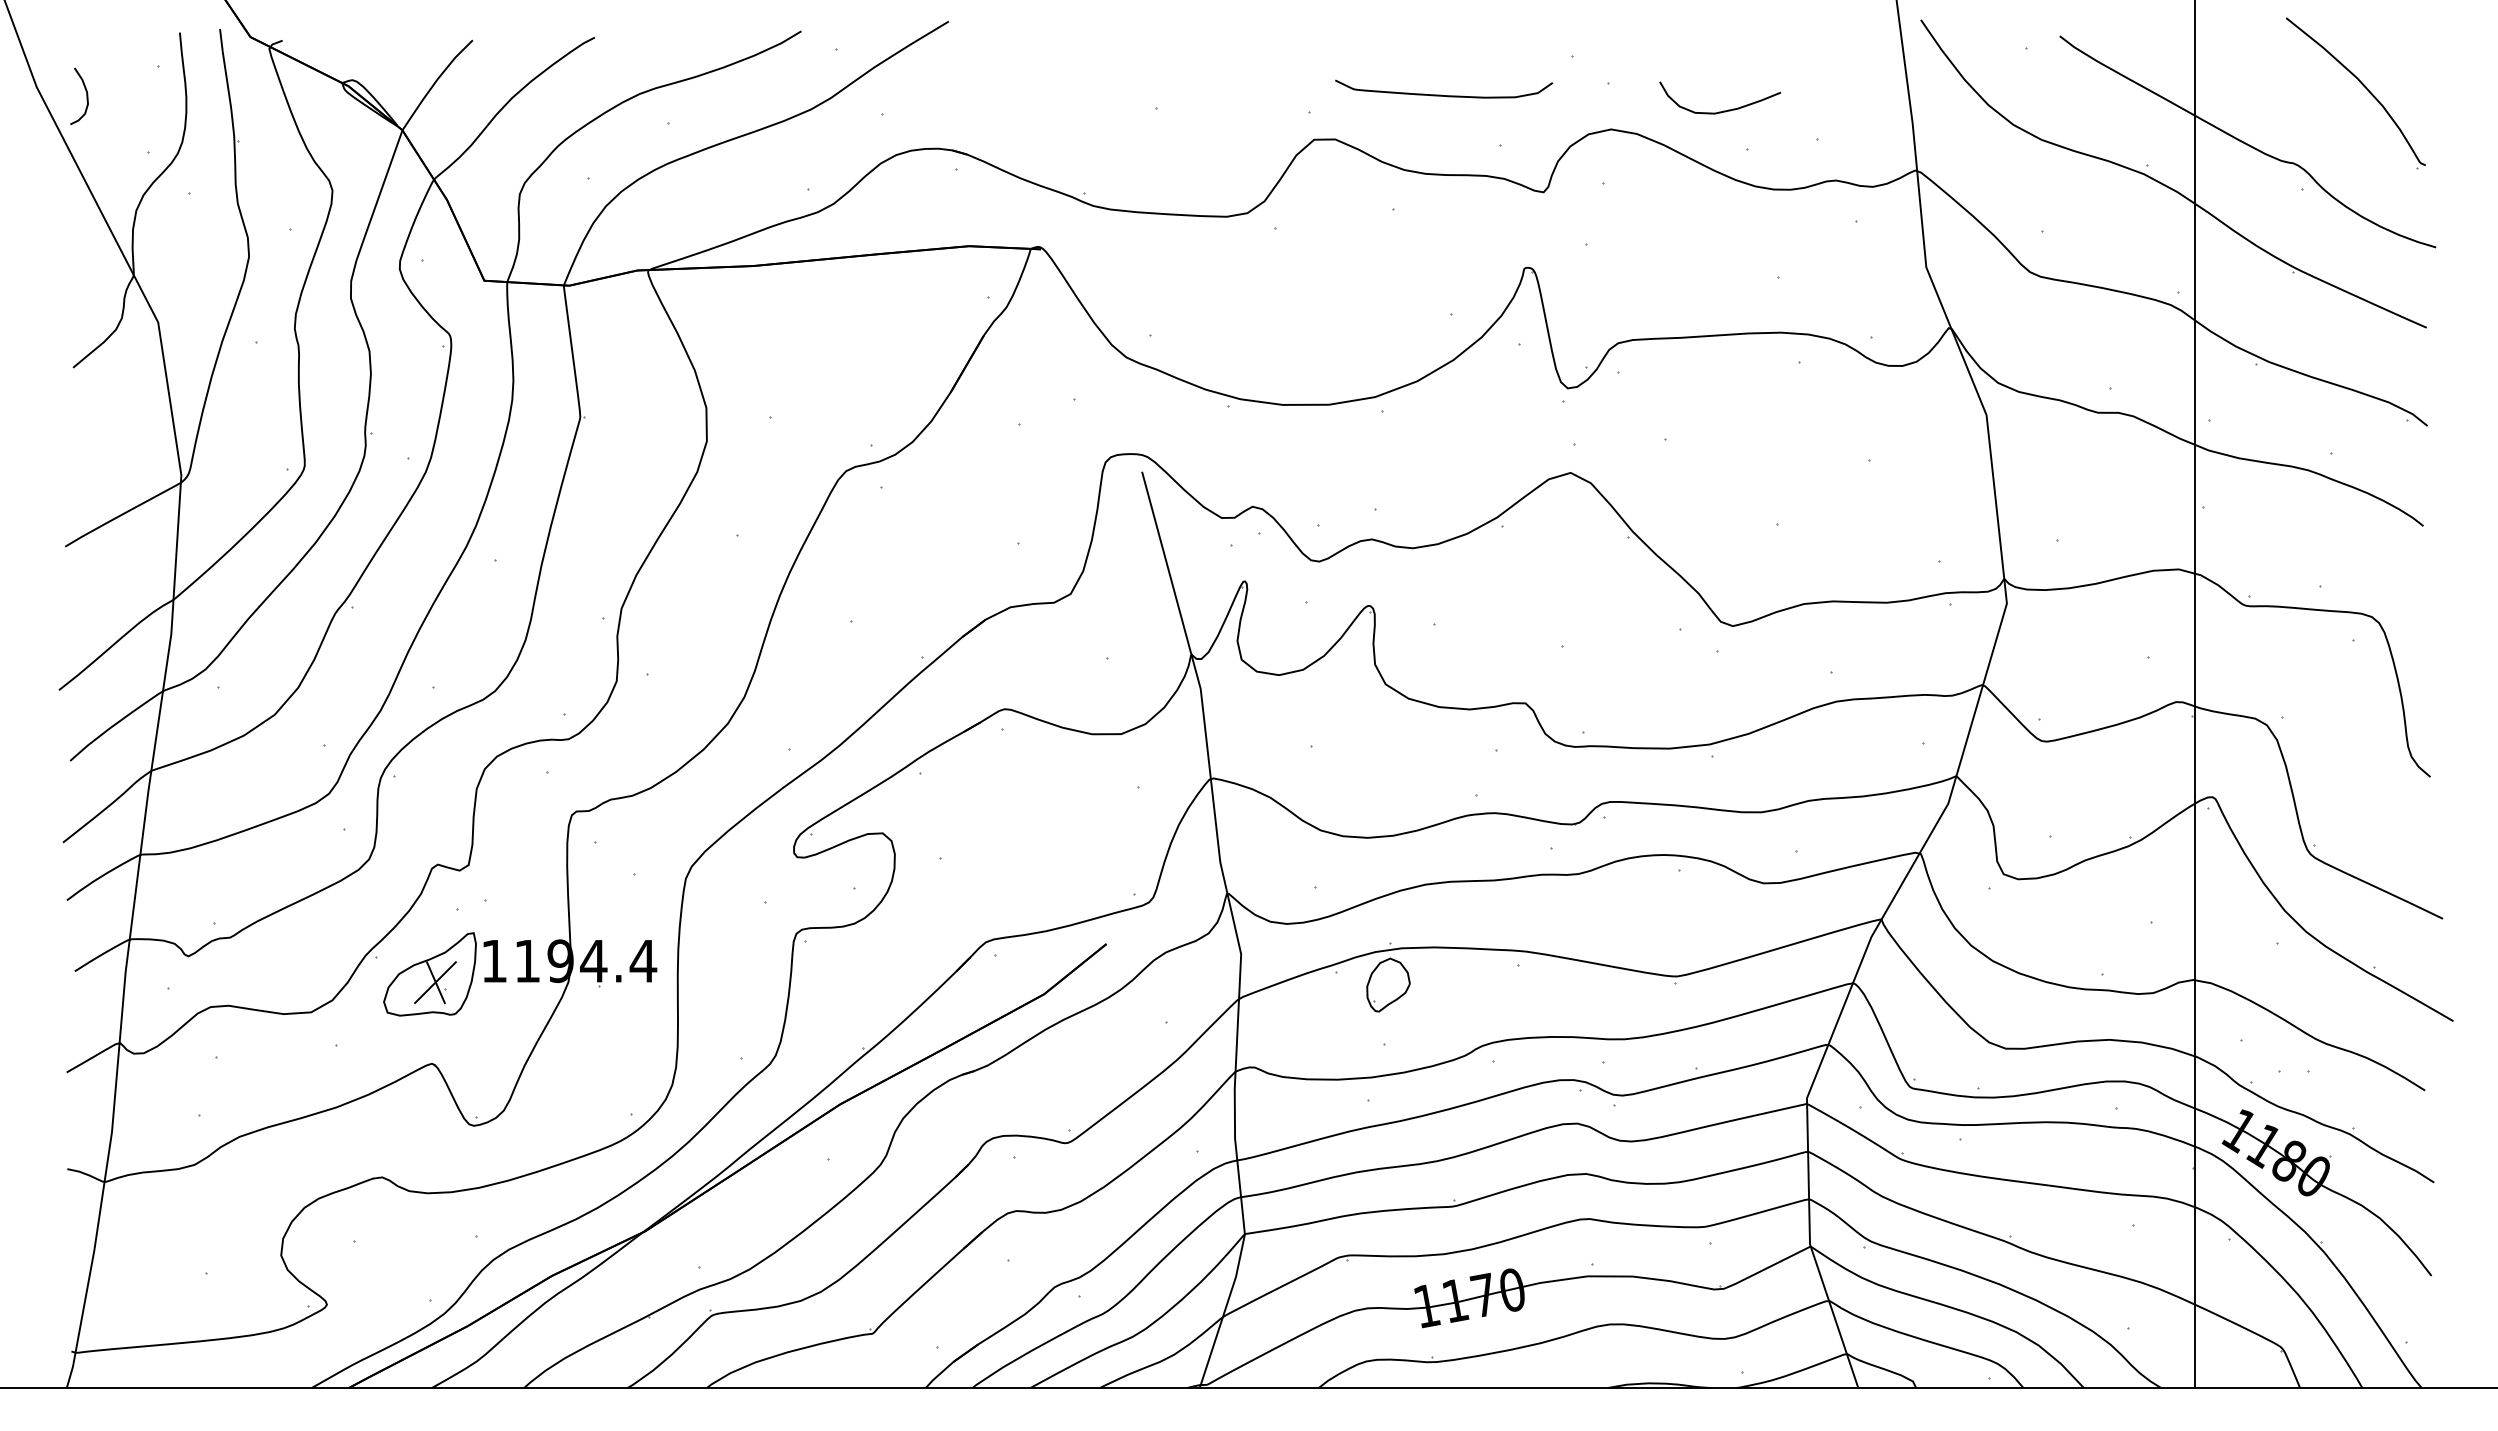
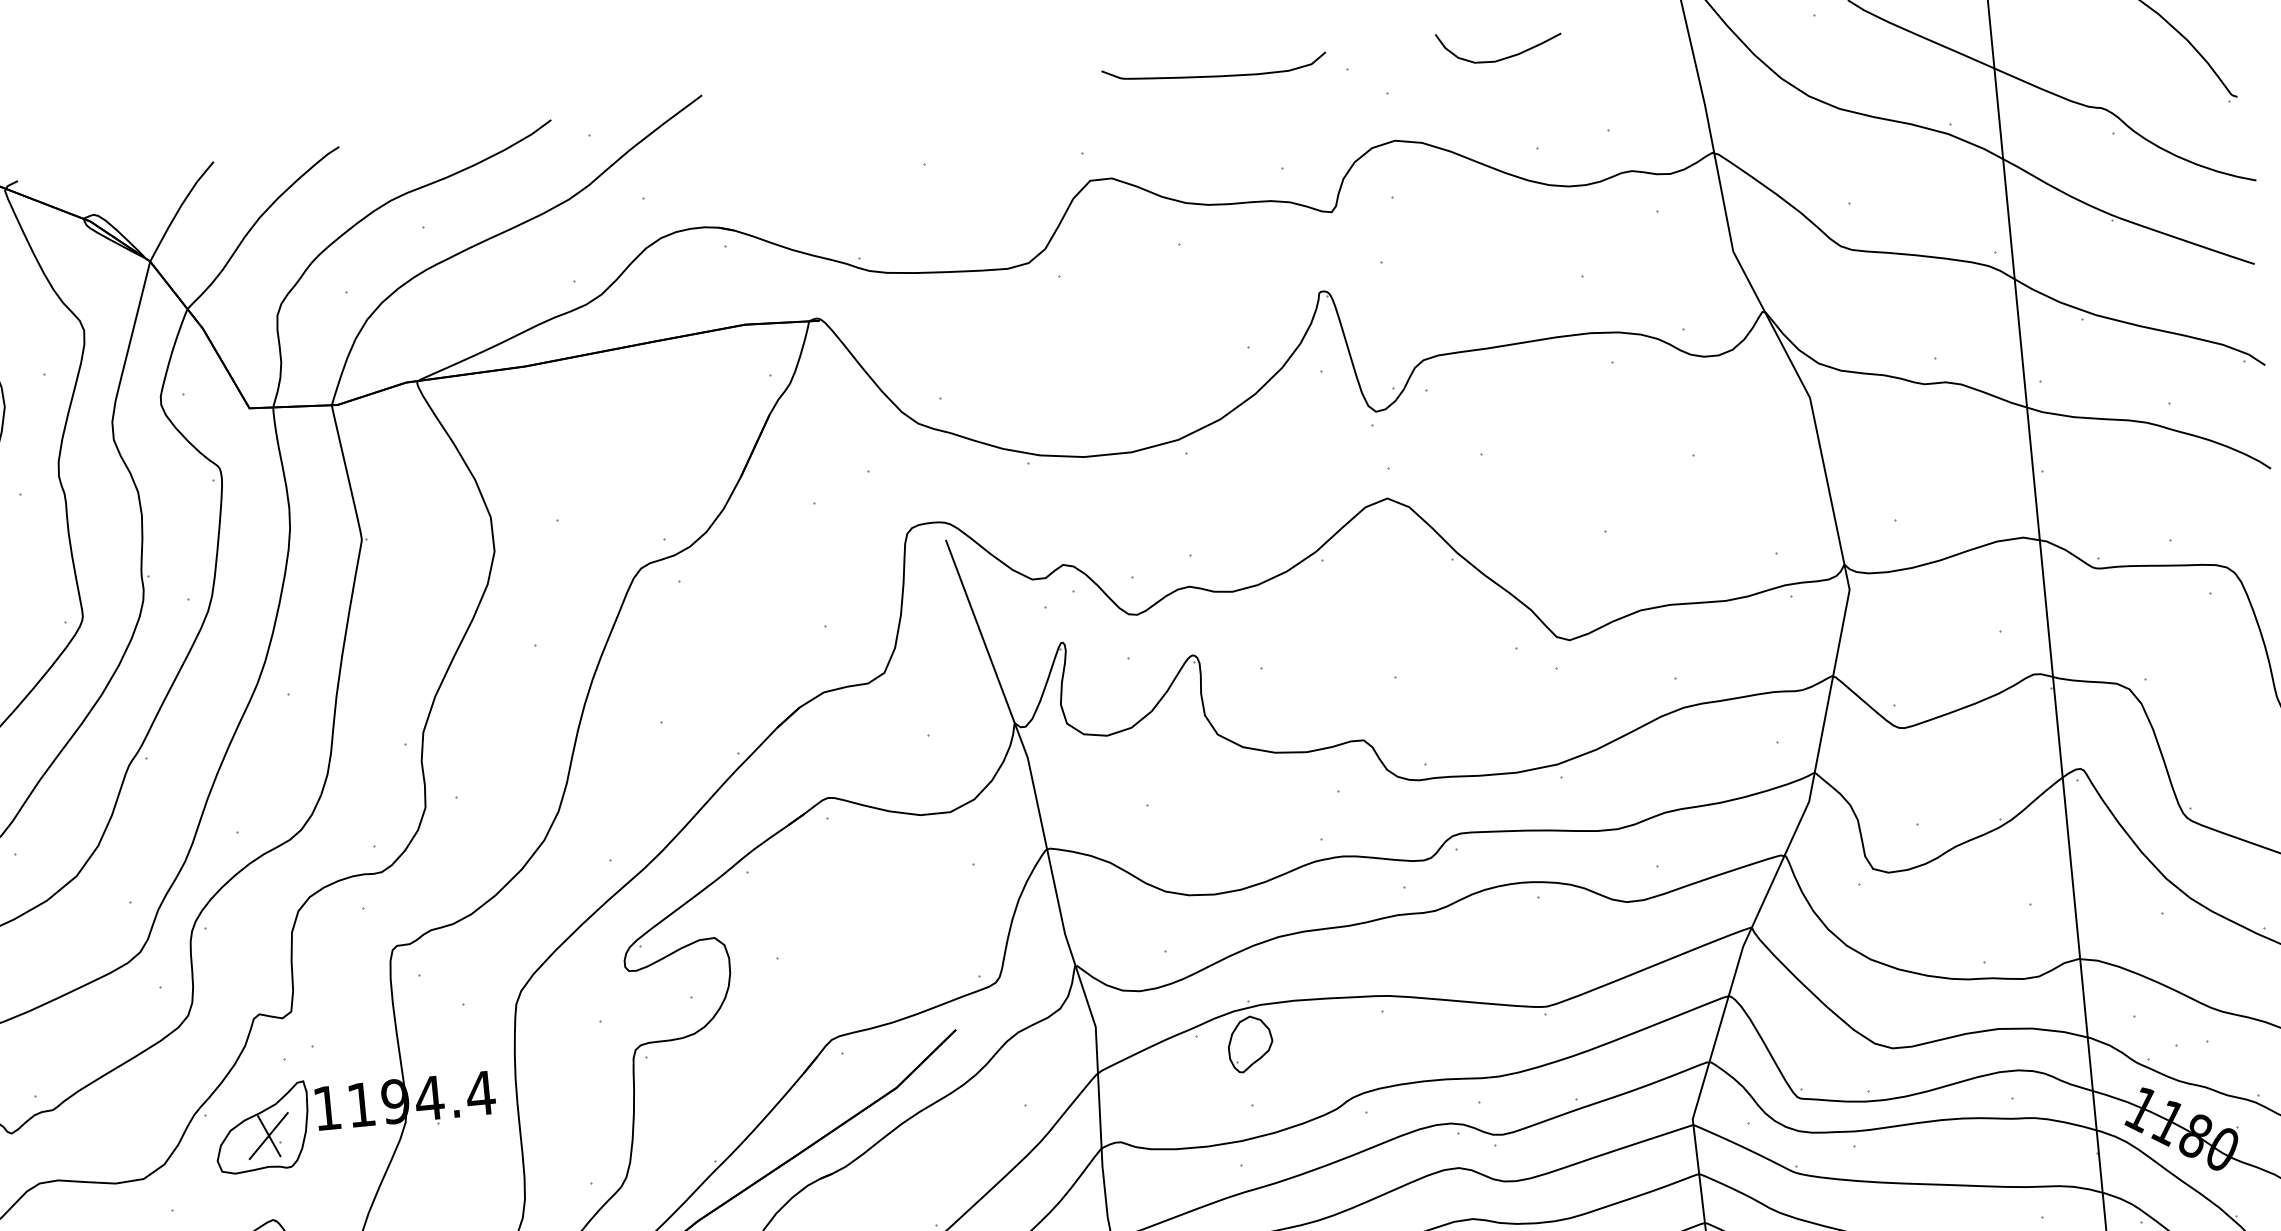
curve: (1441, 94) -> (1212, 75), moved
curve: (1723, 110) -> (1503, 57), moved

